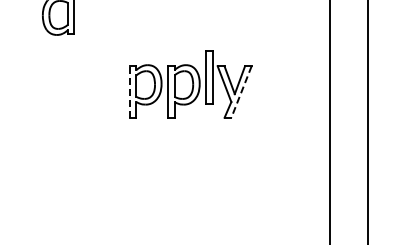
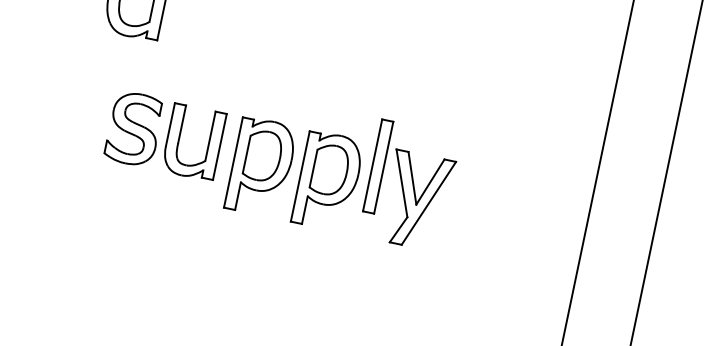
part: (89, 84) -> (165, 134), added
line: (130, 92) -> (234, 163), dashed -> solid
line: (241, 92) -> (428, 204), dashed -> solid

